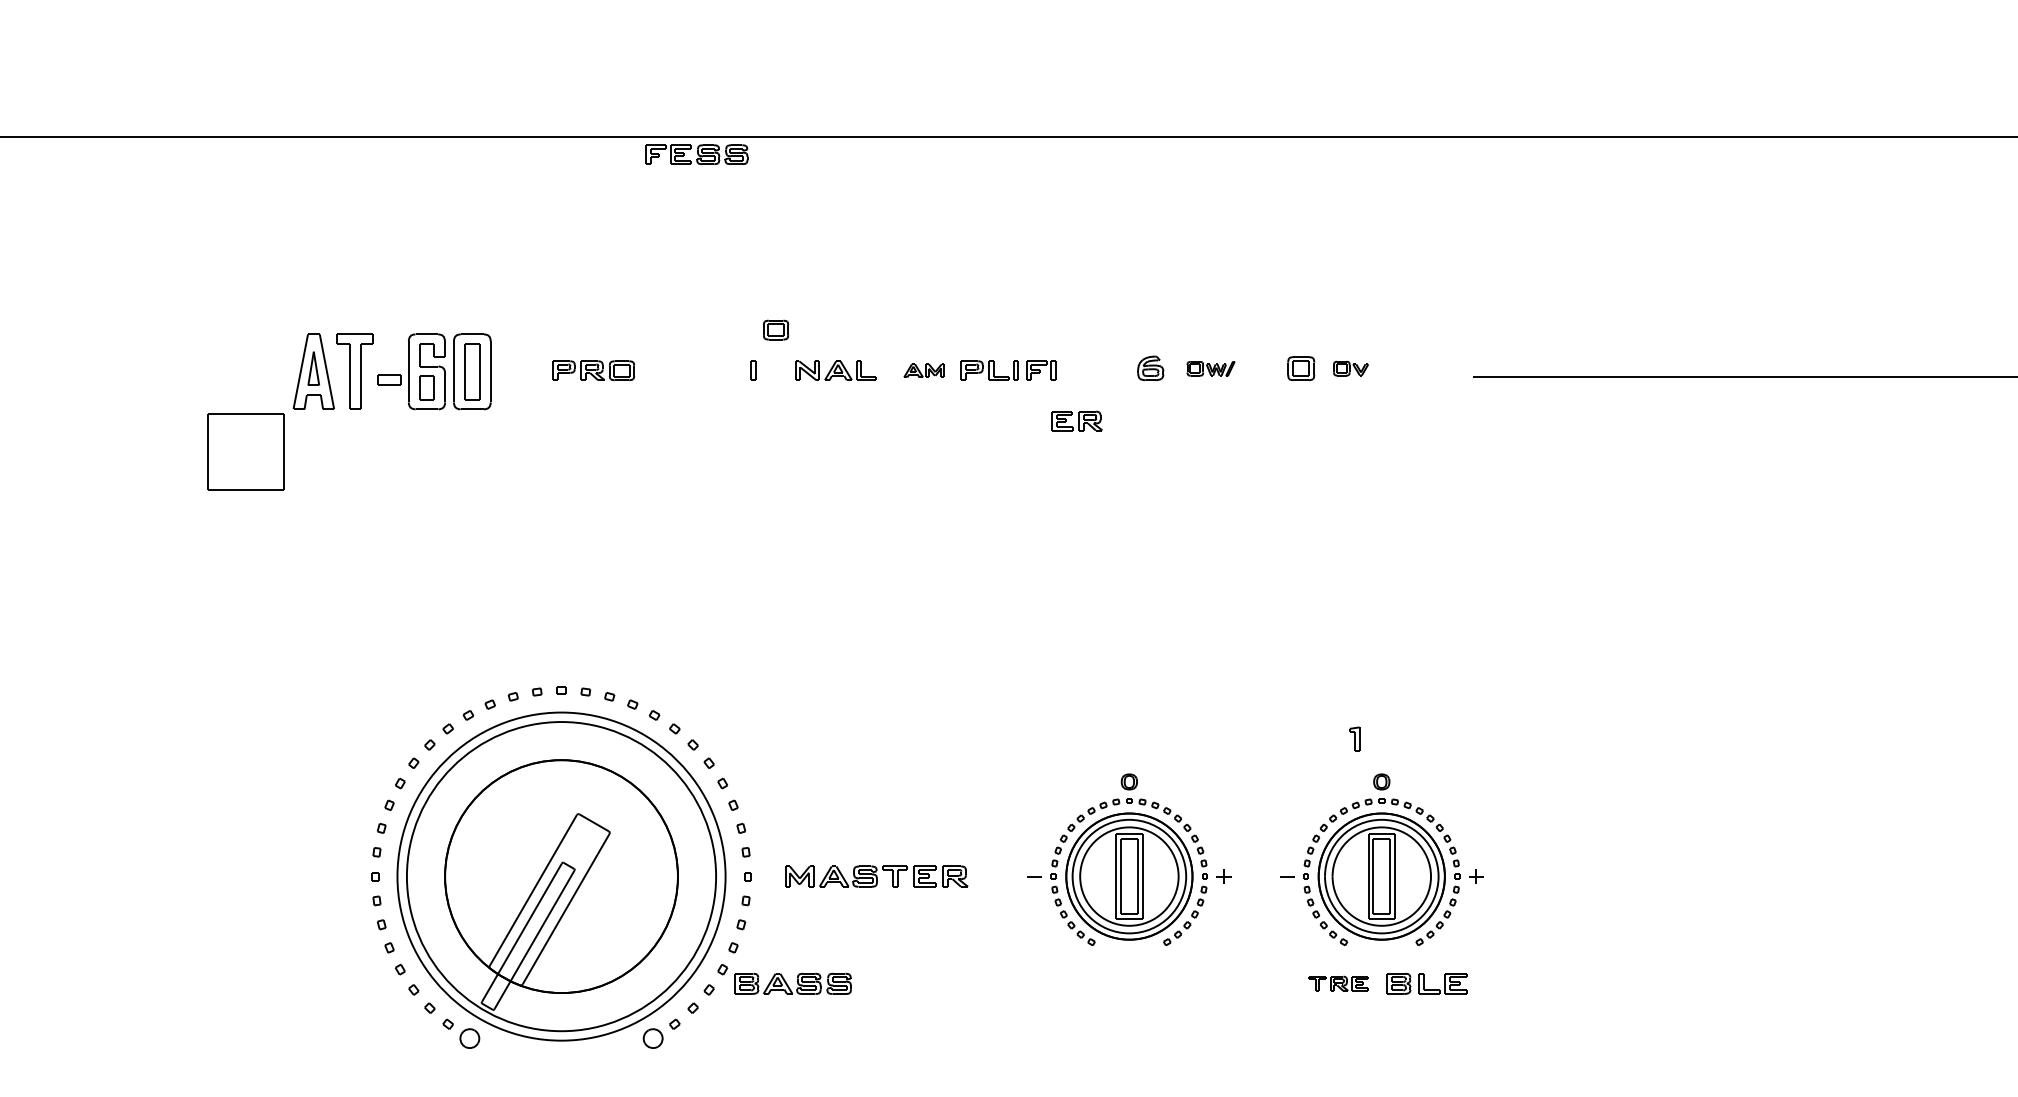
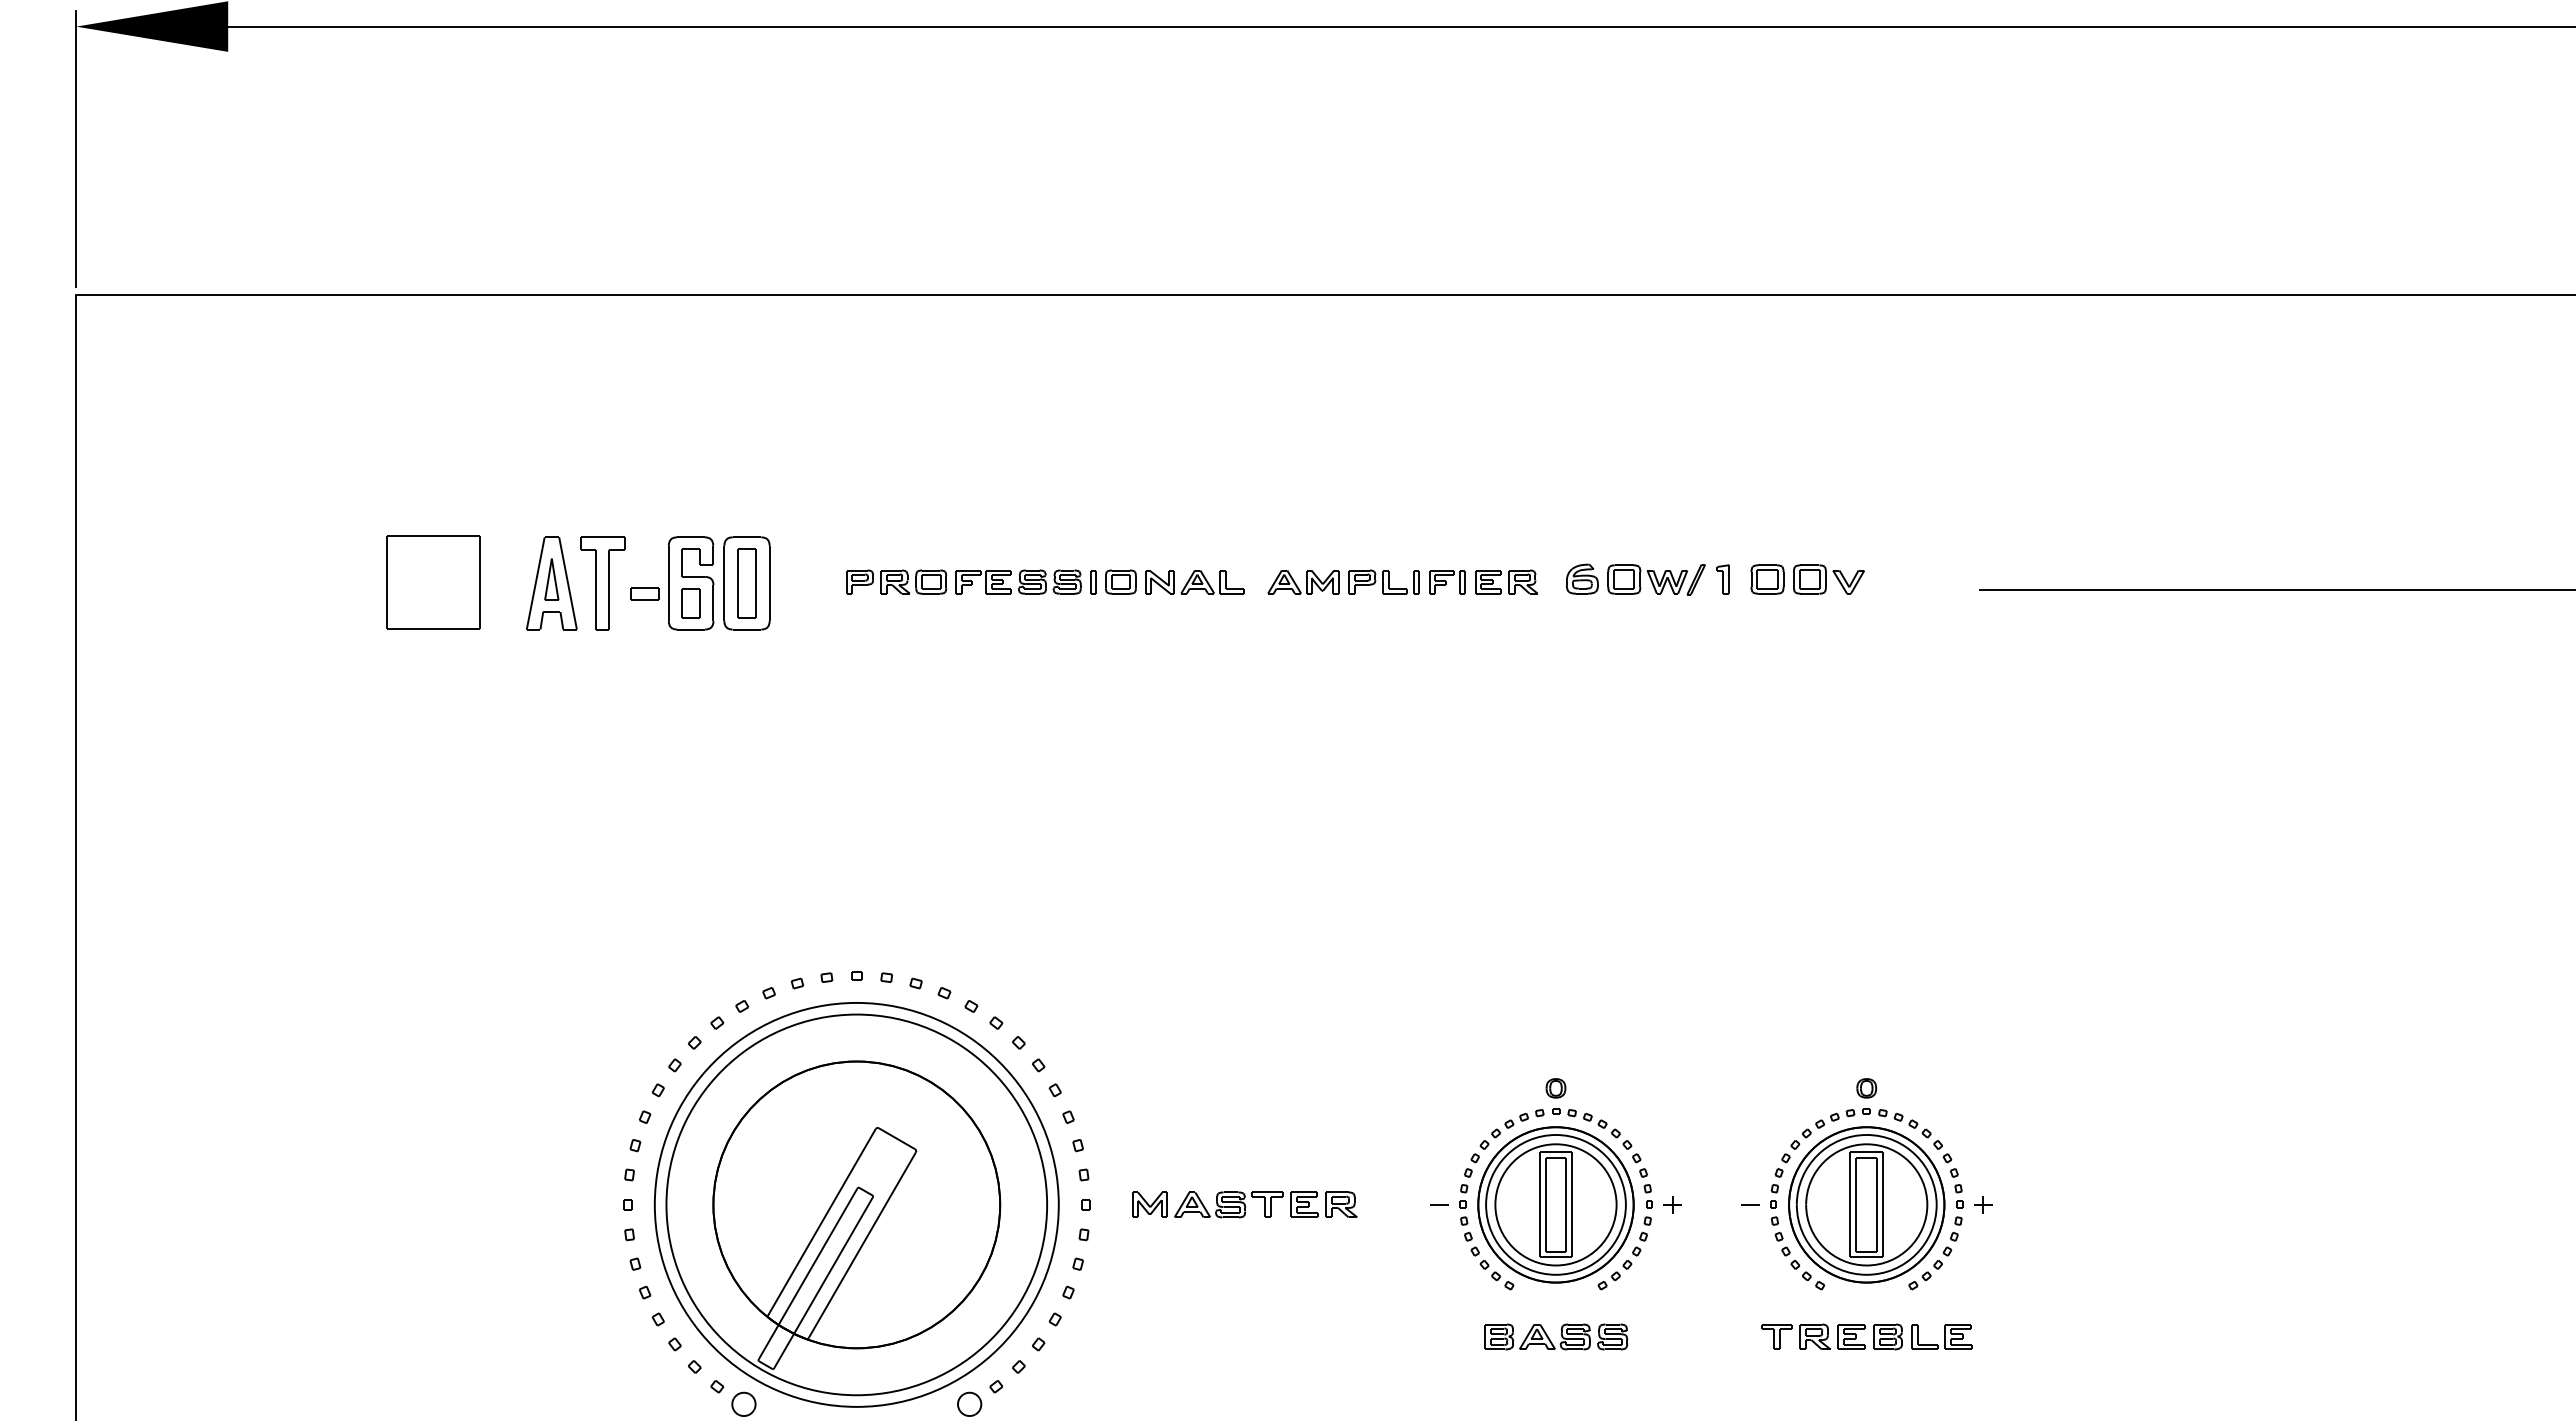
part: (696, 154) -> (1018, 581), moved
part: (775, 329) -> (1120, 581), moved
part: (1211, 368) -> (1656, 579), size x1.67
part: (1350, 368) -> (1828, 579), size x1.67
part: (924, 371) -> (1303, 582), size x1.43
part: (1077, 420) -> (1506, 581), moved
part: (246, 452) -> (433, 582), moved
part: (1353, 739) -> (1722, 579), moved
part: (793, 983) -> (1556, 1336), moved
part: (1338, 983) -> (1813, 1336), size x1.43

